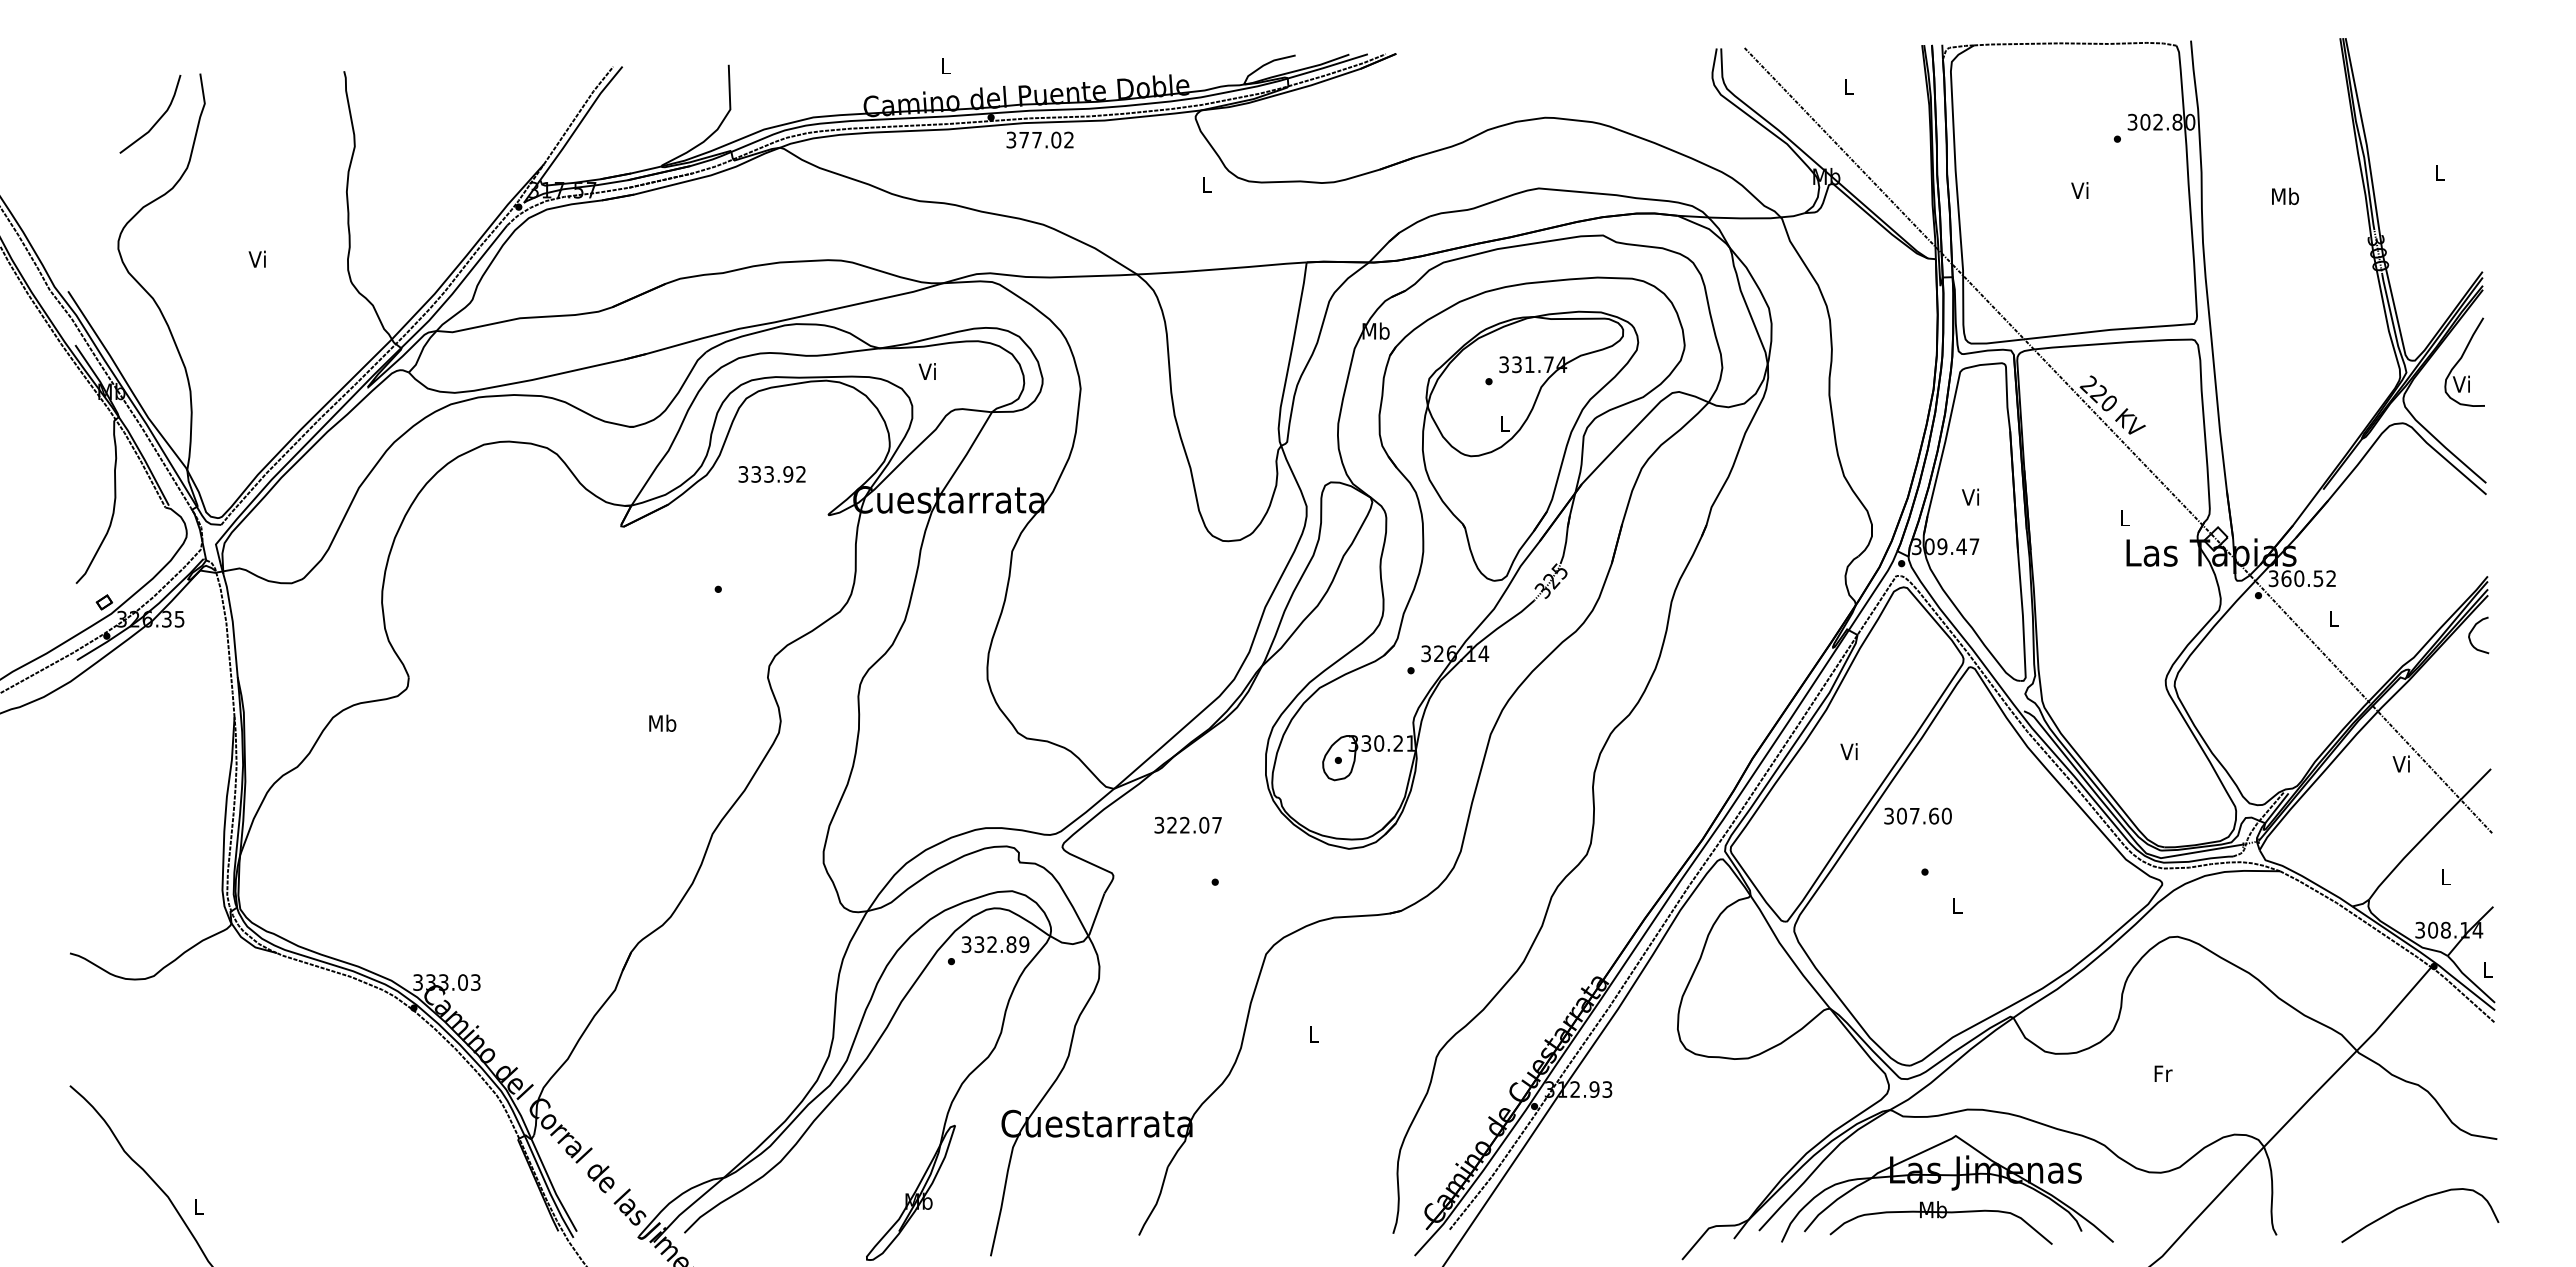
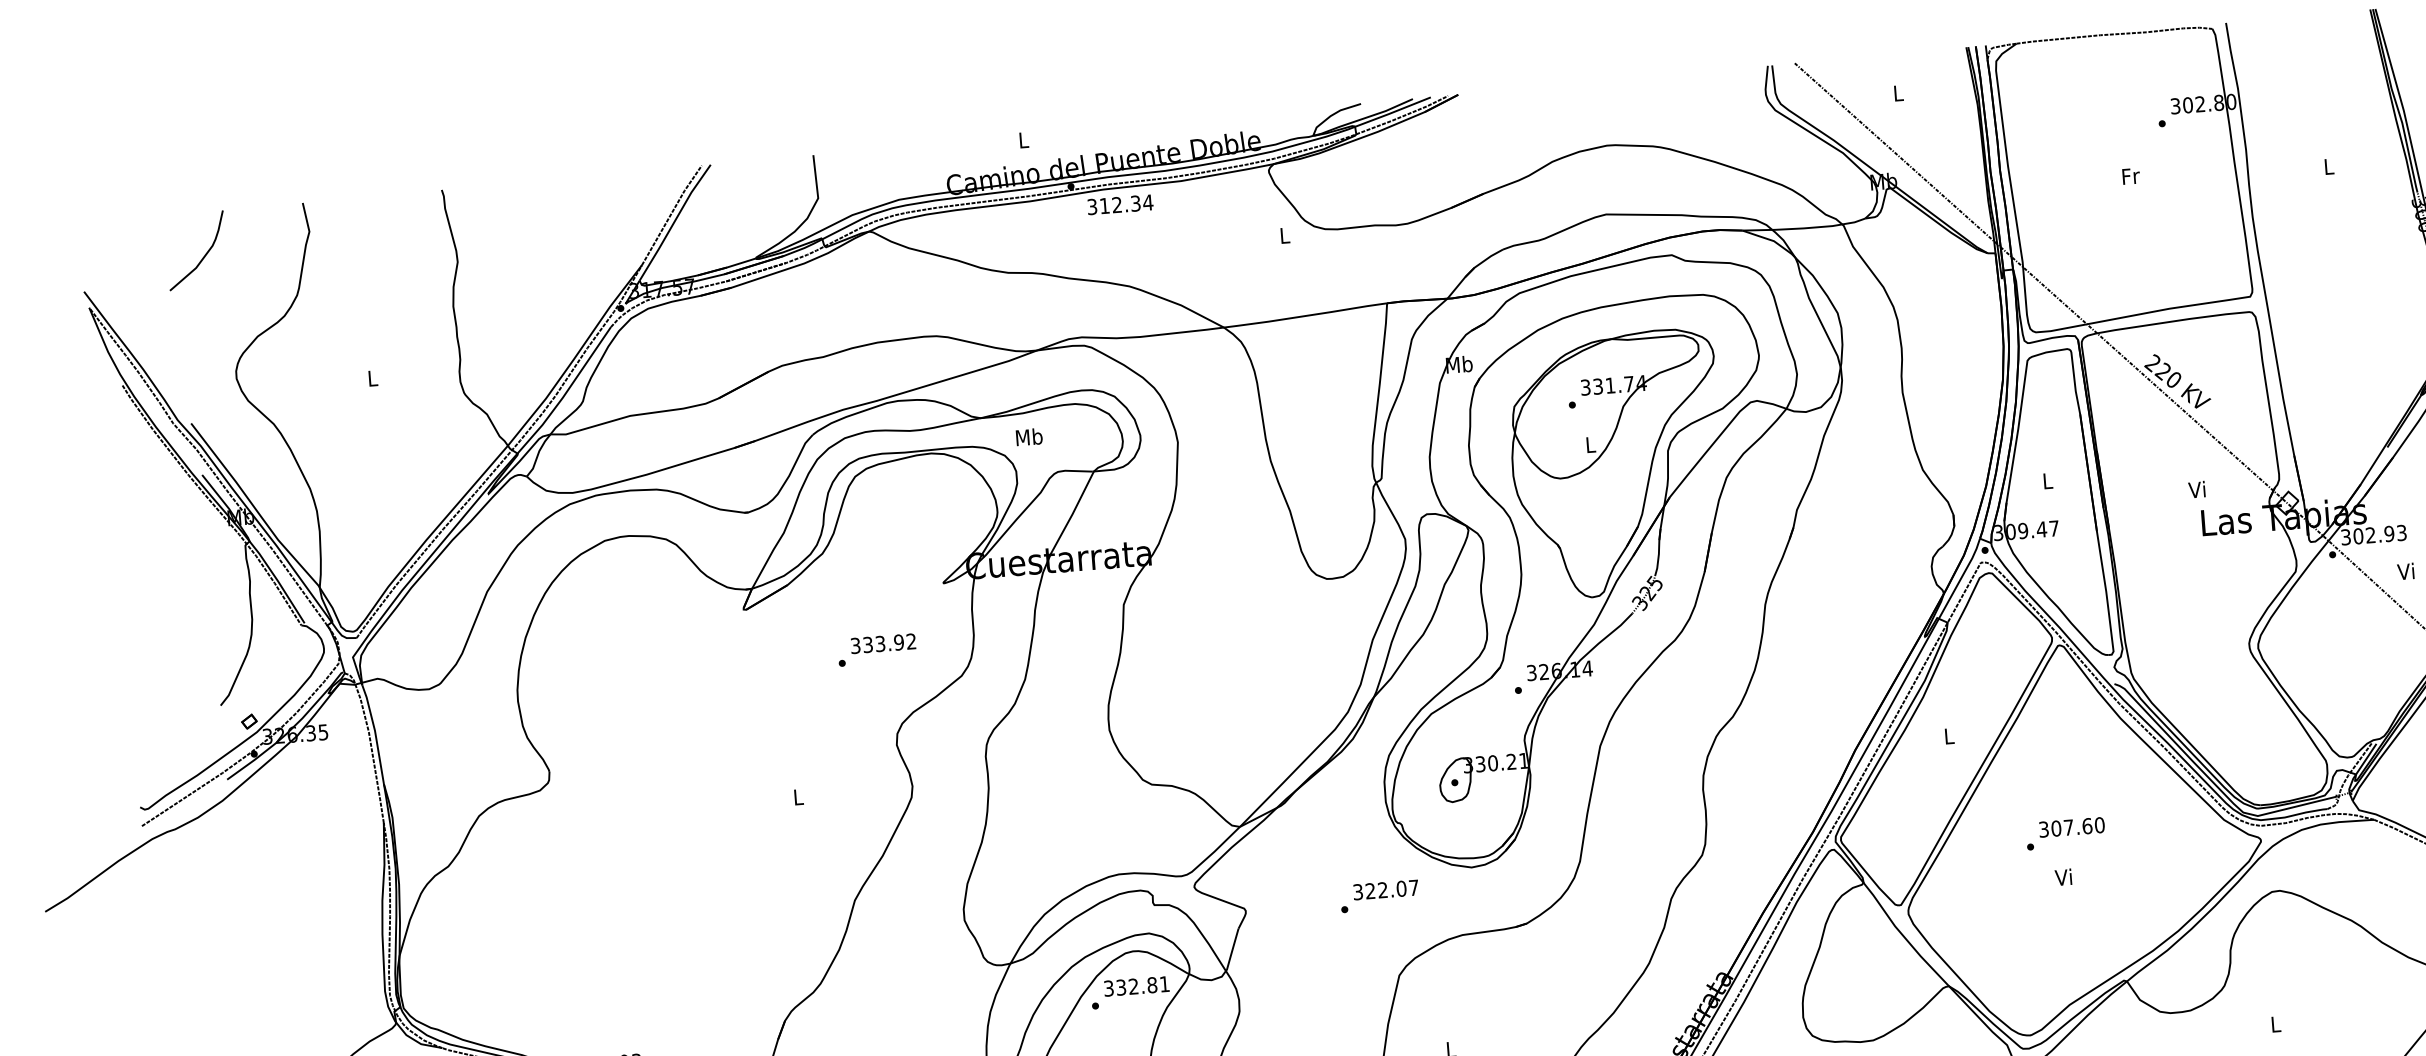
curve: (157, 120) -> (203, 256), moved
text: (1046, 139) -> (1126, 203), 377.02 -> 312.34
text: (2080, 190) -> (2130, 176), Vi -> Fr
text: (2285, 196) -> (2329, 166), Mb -> L
text: (256, 258) -> (370, 377), Vi -> L
text: (928, 371) -> (1029, 436), Vi -> Mb
text: (771, 474) -> (882, 643), moved
text: (1969, 496) -> (2045, 480), Vi -> L
text: (2123, 517) -> (2196, 489), L -> Vi
text: (2308, 578) -> (2379, 534), 360.52 -> 302.93
text: (2331, 618) -> (2404, 571), L -> Vi
text: (662, 722) -> (798, 796), Mb -> L
text: (1848, 751) -> (1947, 736), Vi -> L
text: (1917, 815) -> (2071, 826), moved
text: (1187, 824) -> (1385, 889), moved
text: (1955, 905) -> (2062, 877), L -> Vi
text: (1024, 944) -> (1164, 984), 332.89 -> 332.81
text: (2163, 1073) -> (2276, 1024), Fr -> L

